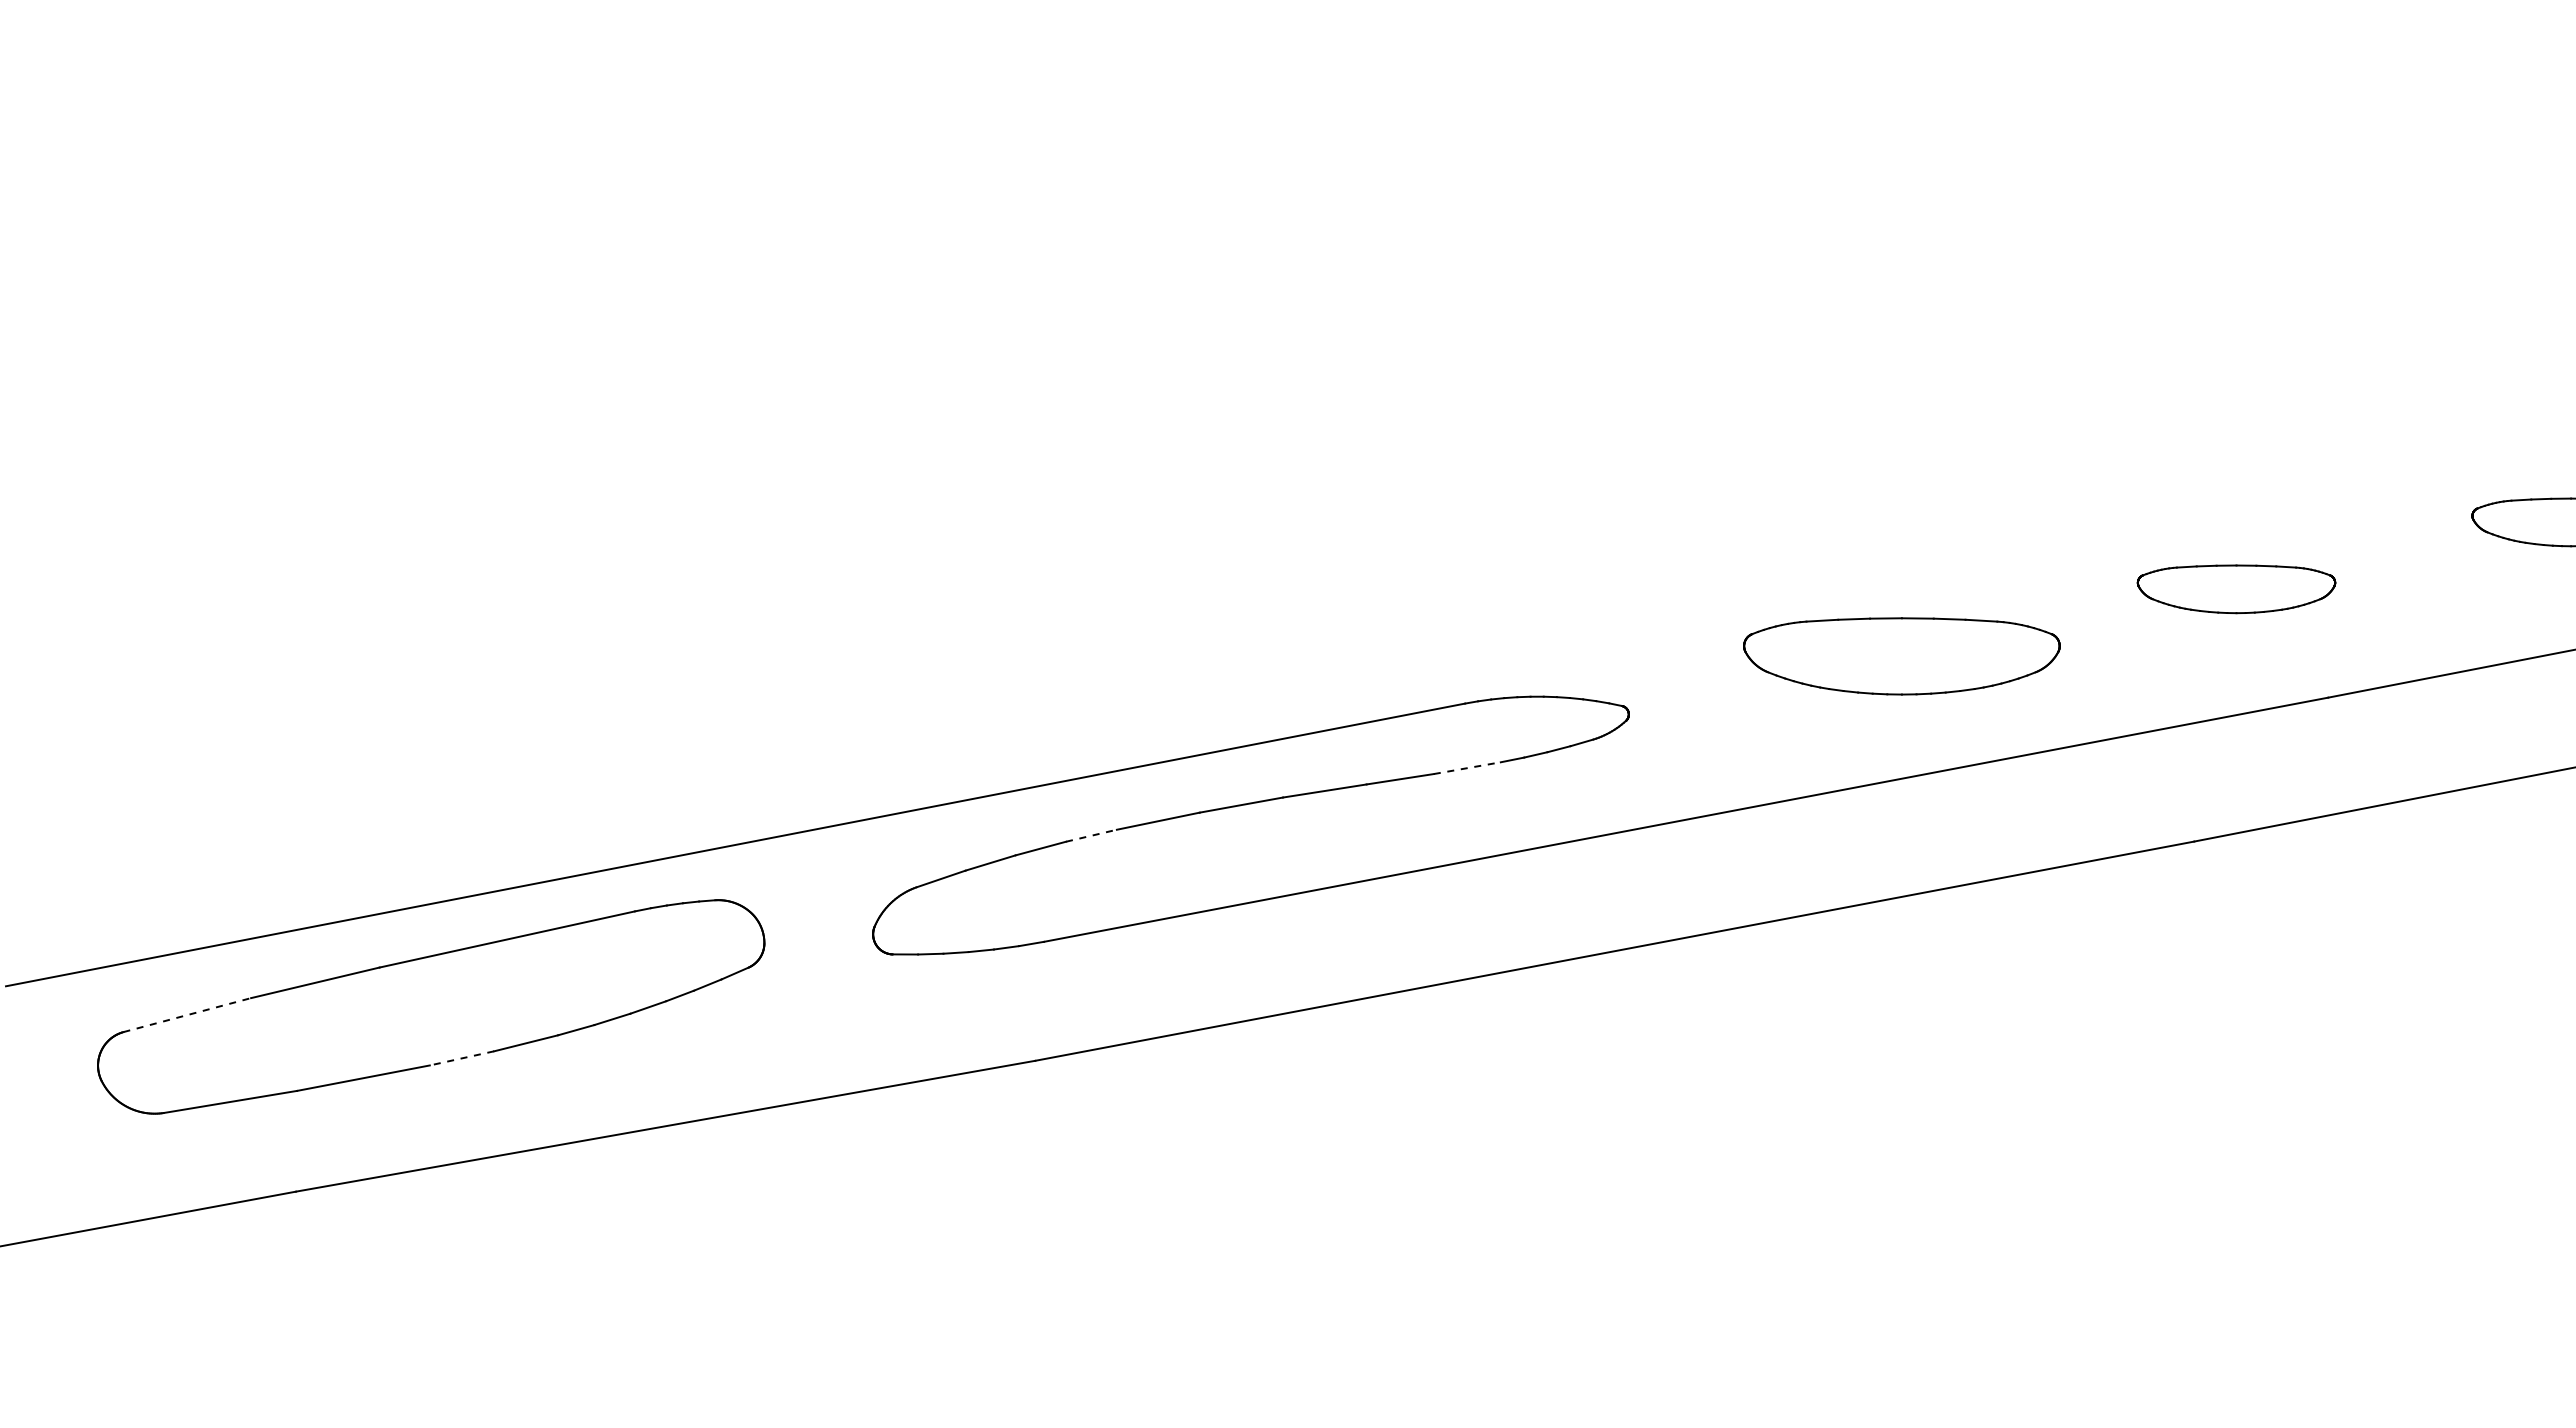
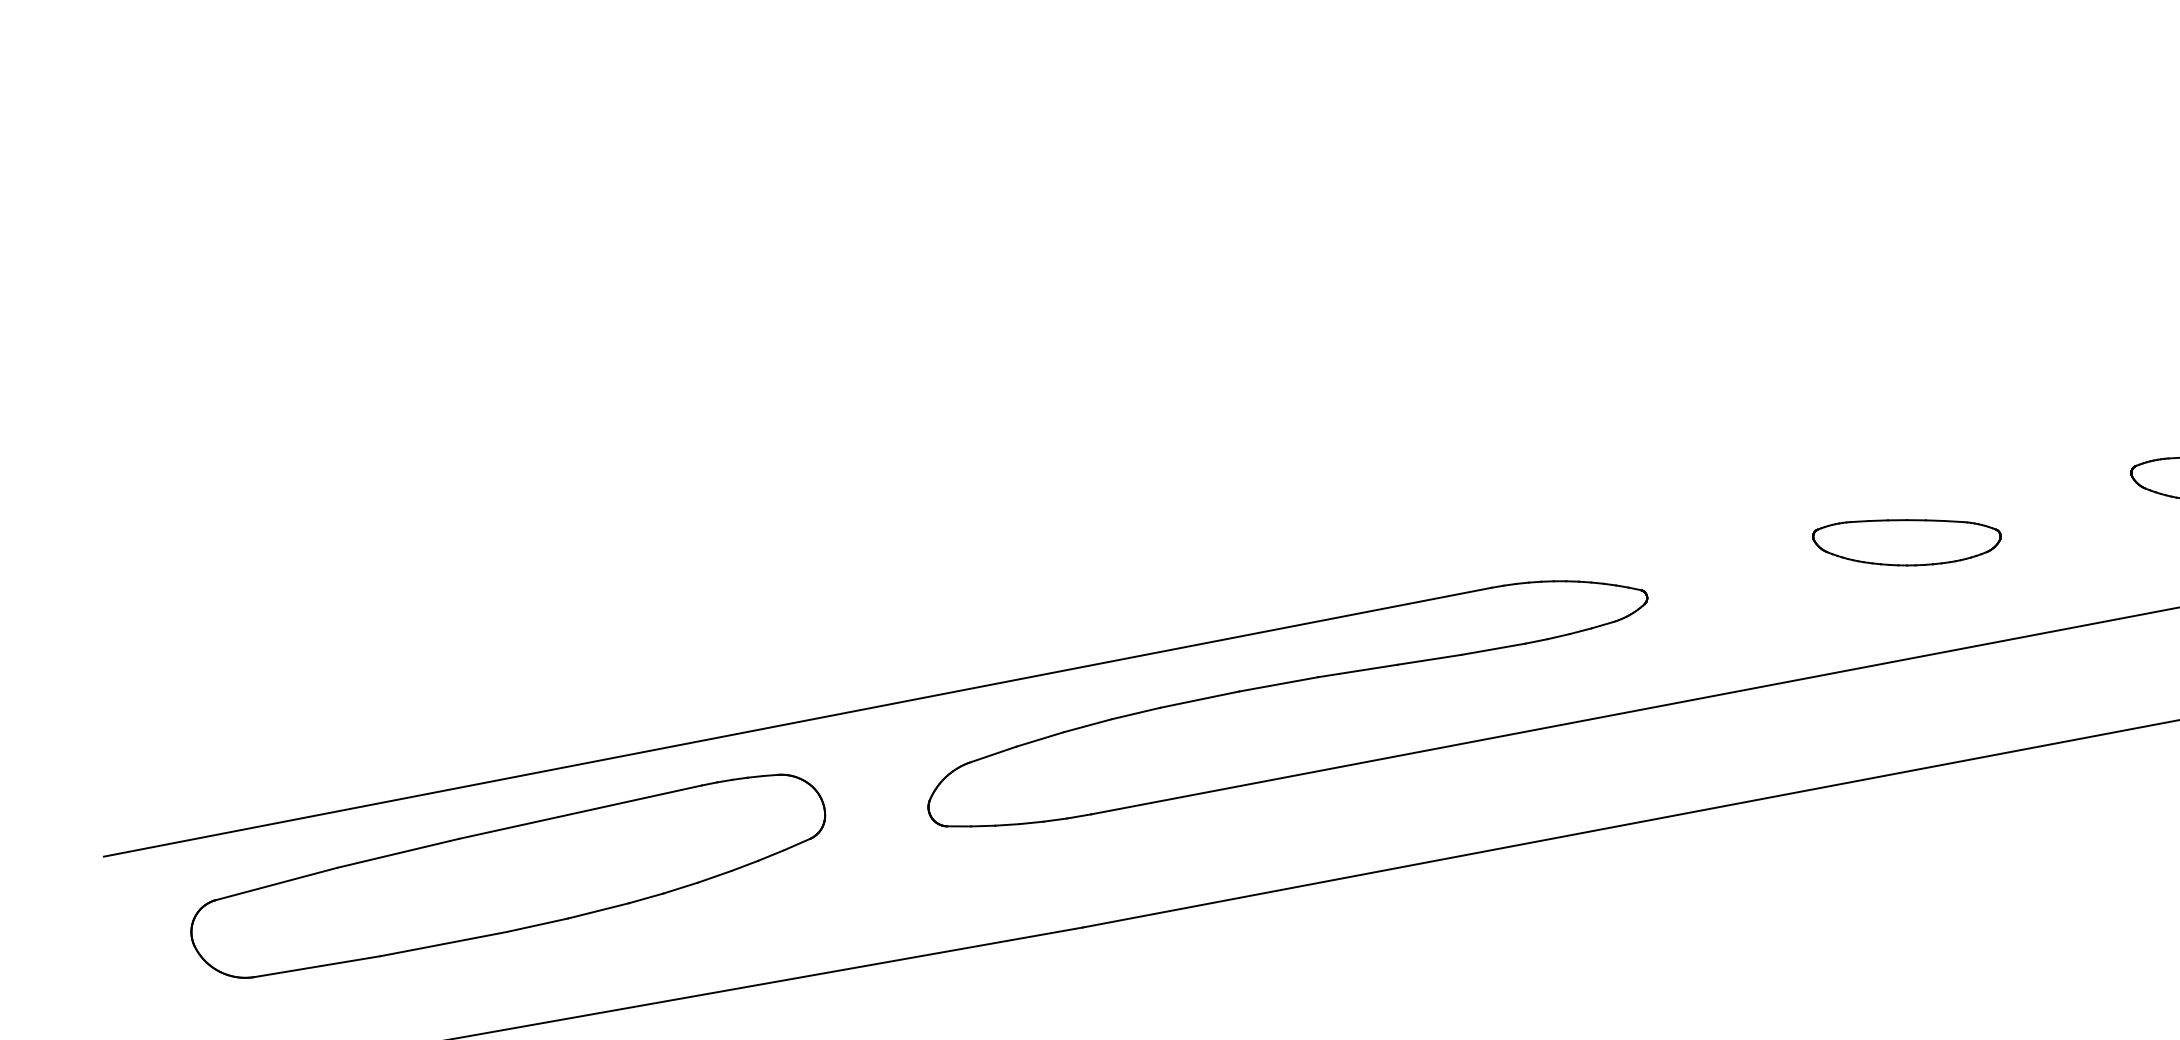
part: (1901, 655) -> (1906, 542), size x0.62
line: (1467, 768) -> (1493, 649), dashed -> solid
line: (1091, 835) -> (1136, 713), dashed -> solid
line: (187, 1014) -> (276, 883), dashed -> solid
line: (461, 1058) -> (537, 925), dashed -> solid

